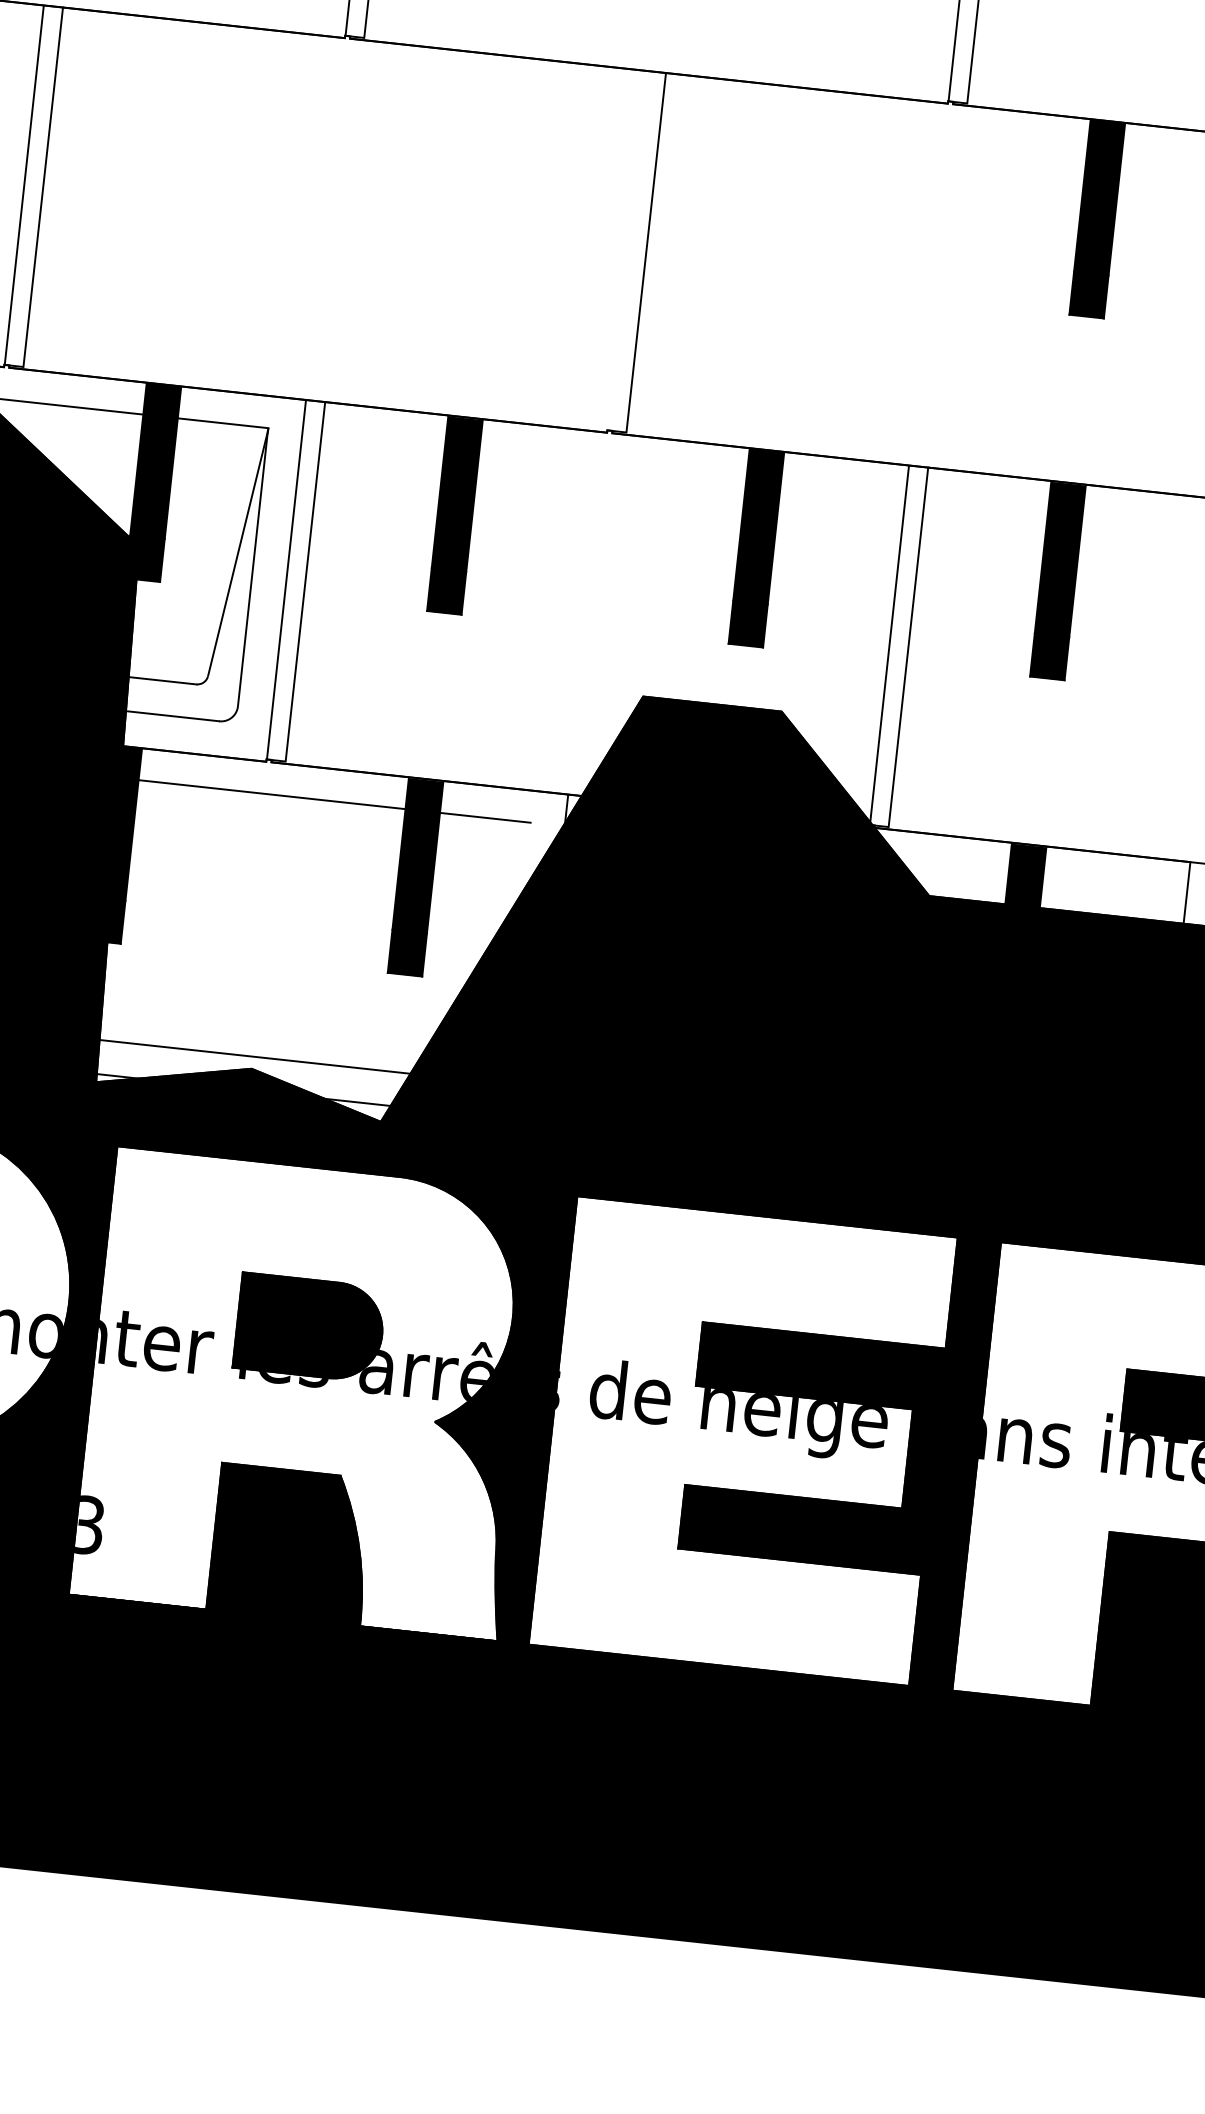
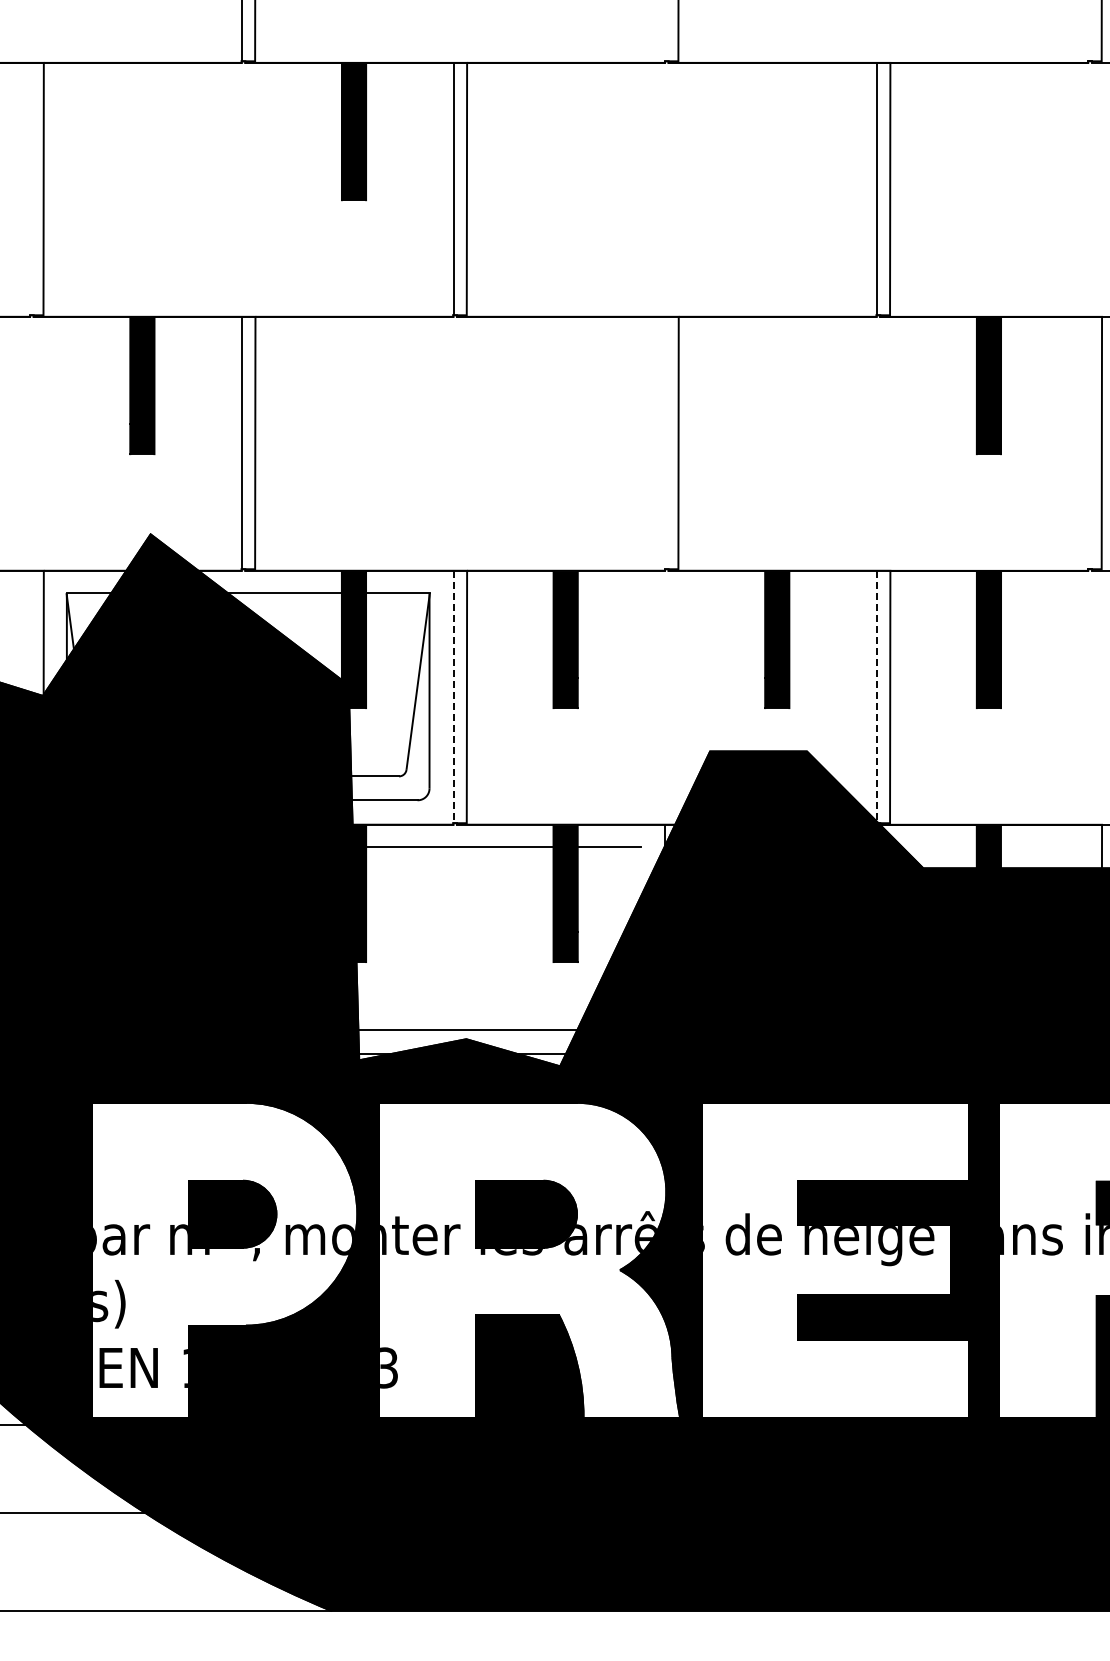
line: (286, 580) -> (453, 697), solid -> dashed
line: (888, 645) -> (876, 697), solid -> dashed

